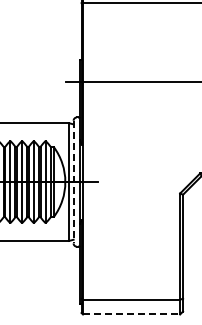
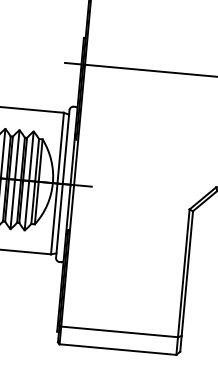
line: (73, 182) -> (62, 184), dashed -> solid
line: (131, 314) -> (117, 349), dashed -> solid

